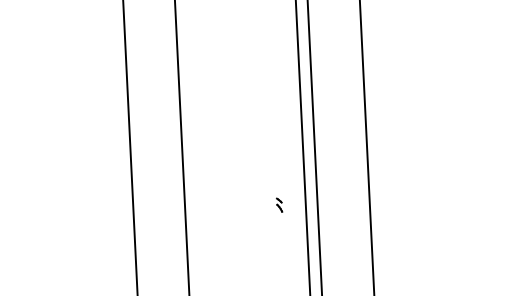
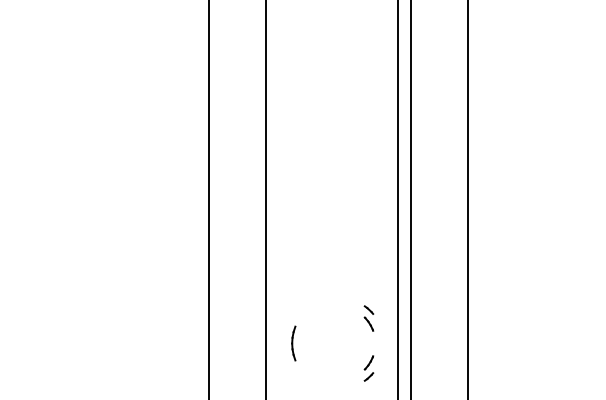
part: (279, 205) -> (368, 318), size x1.67
part: (211, 231) -> (293, 343), added
part: (281, 250) -> (368, 368), added

